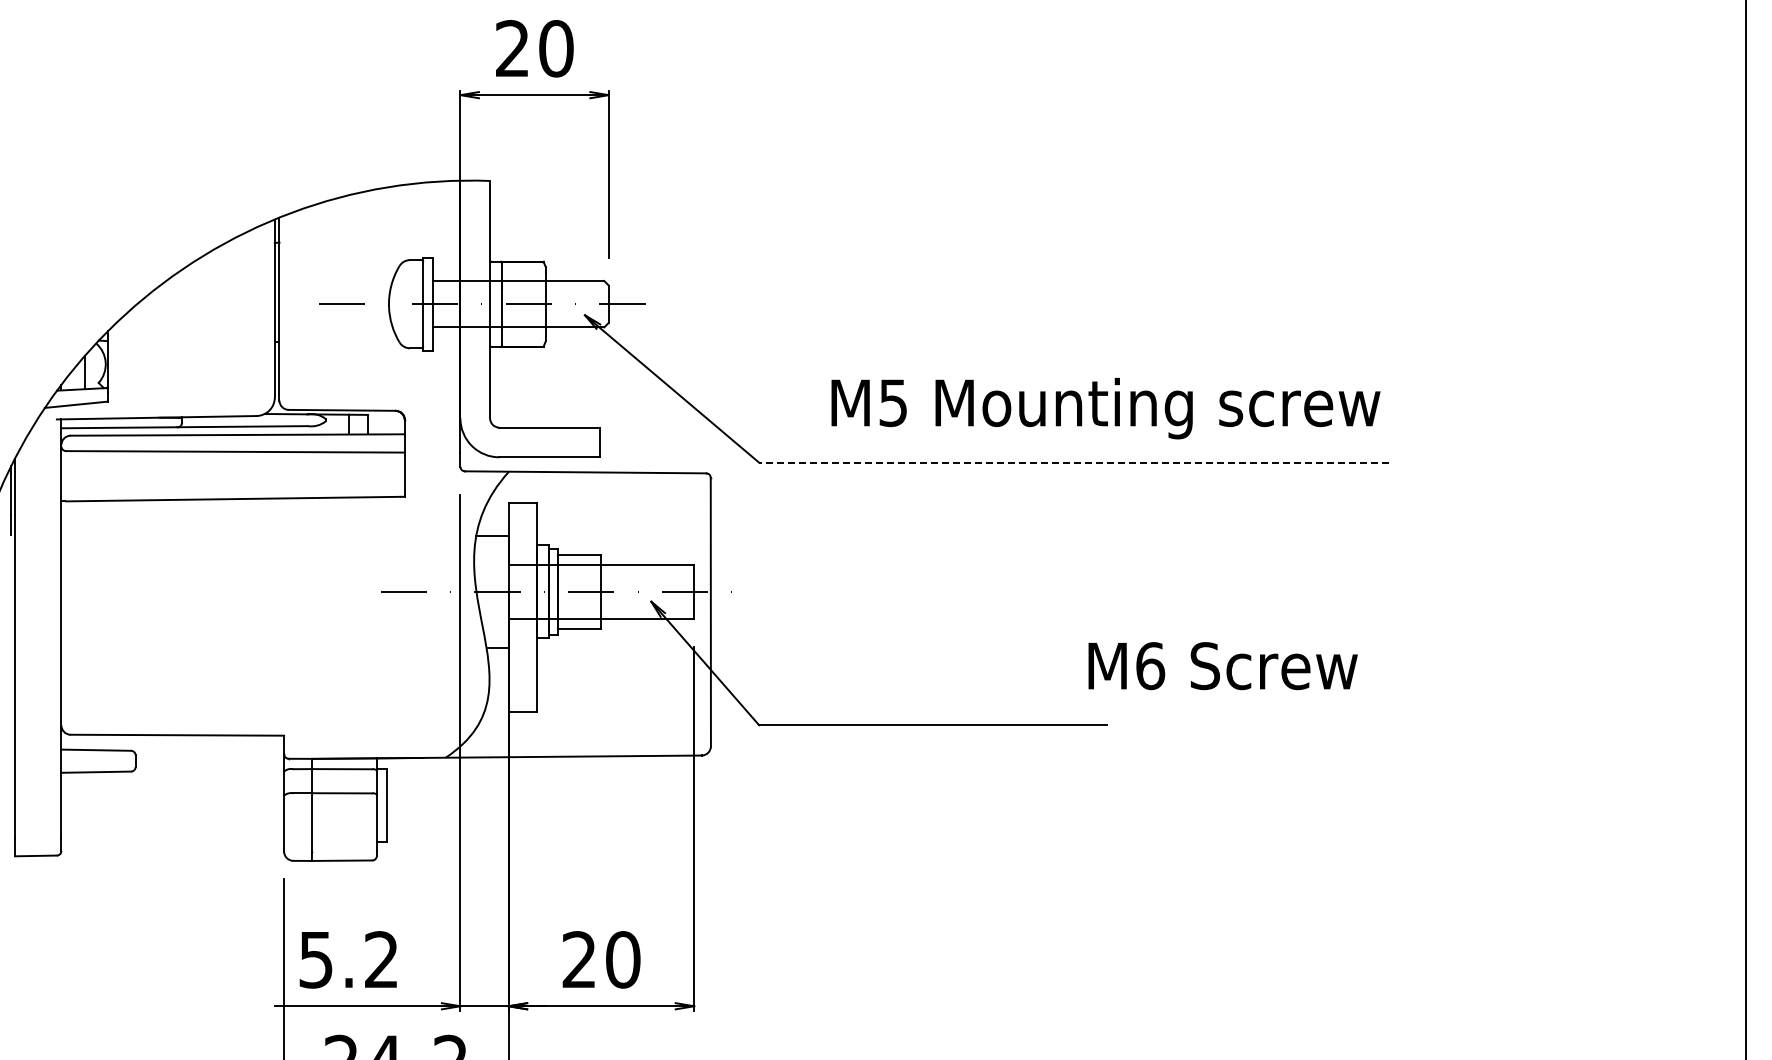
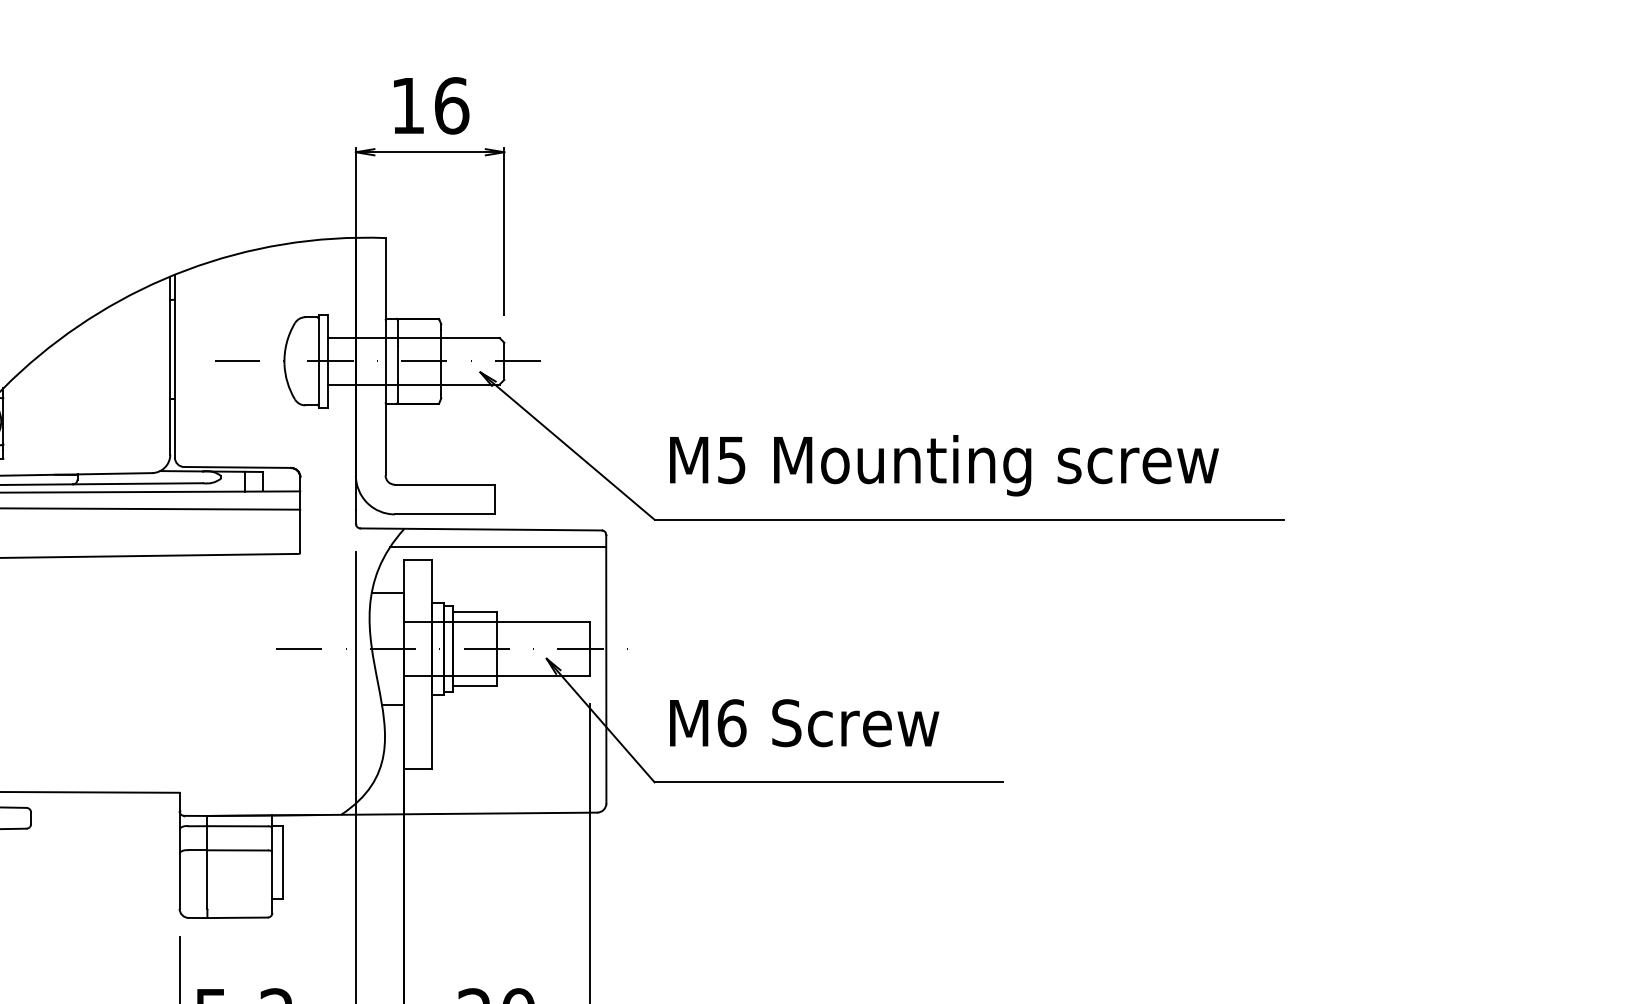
text: (534, 48) -> (429, 105), 20 -> 16
text: (1105, 408) -> (943, 465), moved
line: (1073, 462) -> (968, 519), dashed -> solid
line: (602, 489) -> (497, 546), added
text: (1222, 666) -> (803, 723), moved

